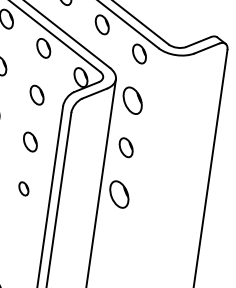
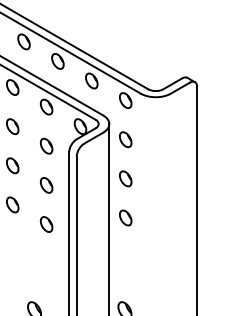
part: (132, 100) -> (125, 139), size x0.71
part: (23, 188) -> (46, 224), size x1.43
part: (119, 193) -> (125, 217), size x0.71

